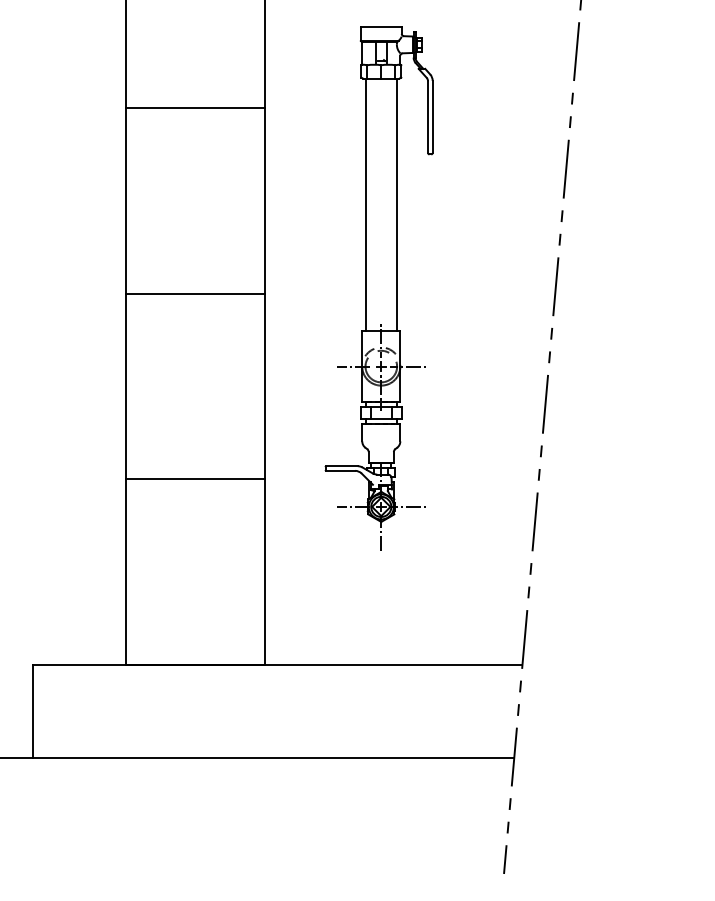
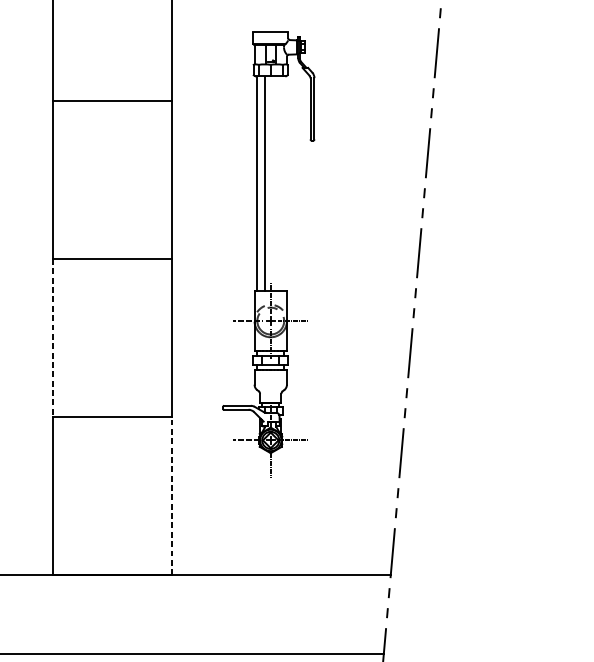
line: (397, 205) -> (264, 184), moved
line: (125, 386) -> (53, 338), solid -> dashed
line: (265, 572) -> (172, 496), solid -> dashed

